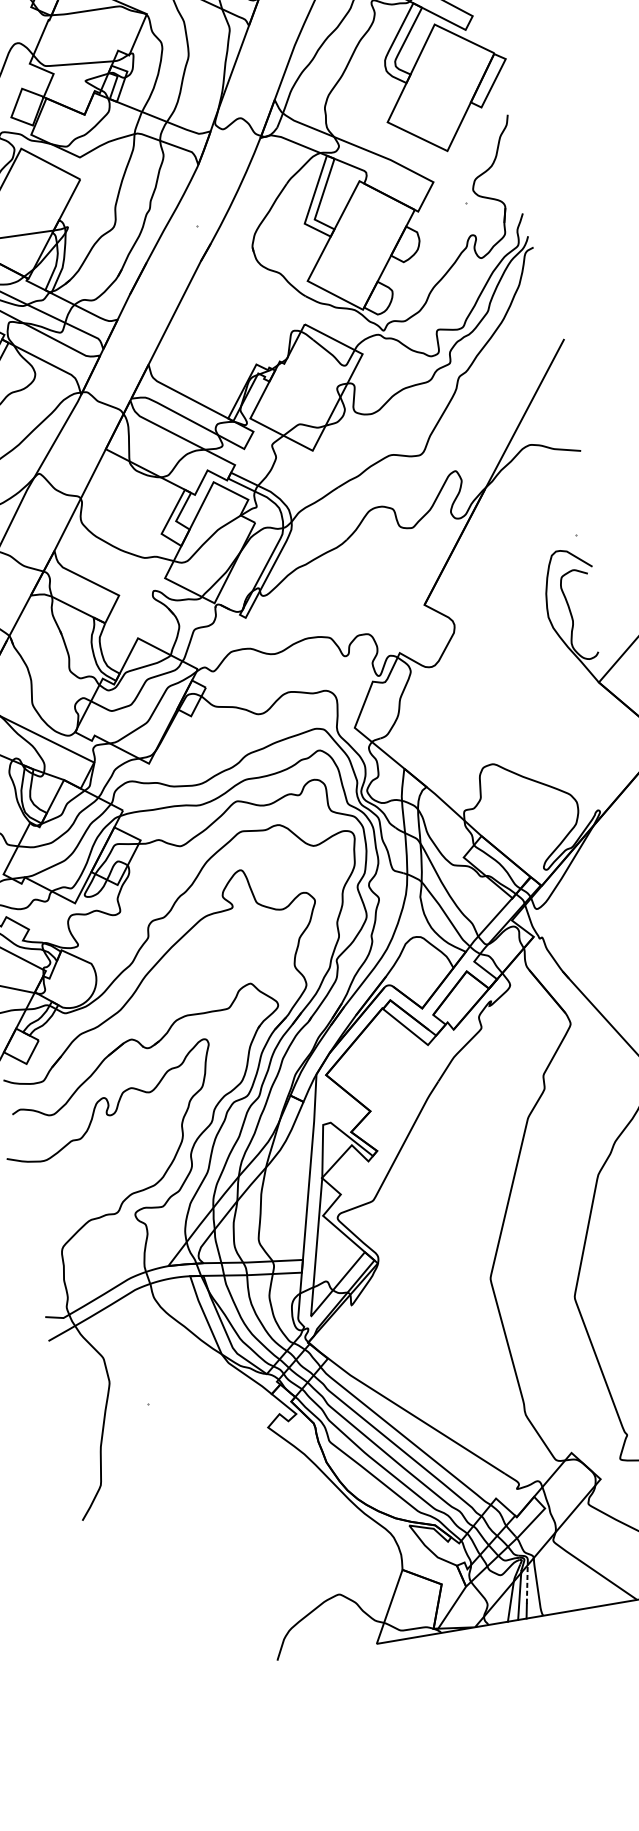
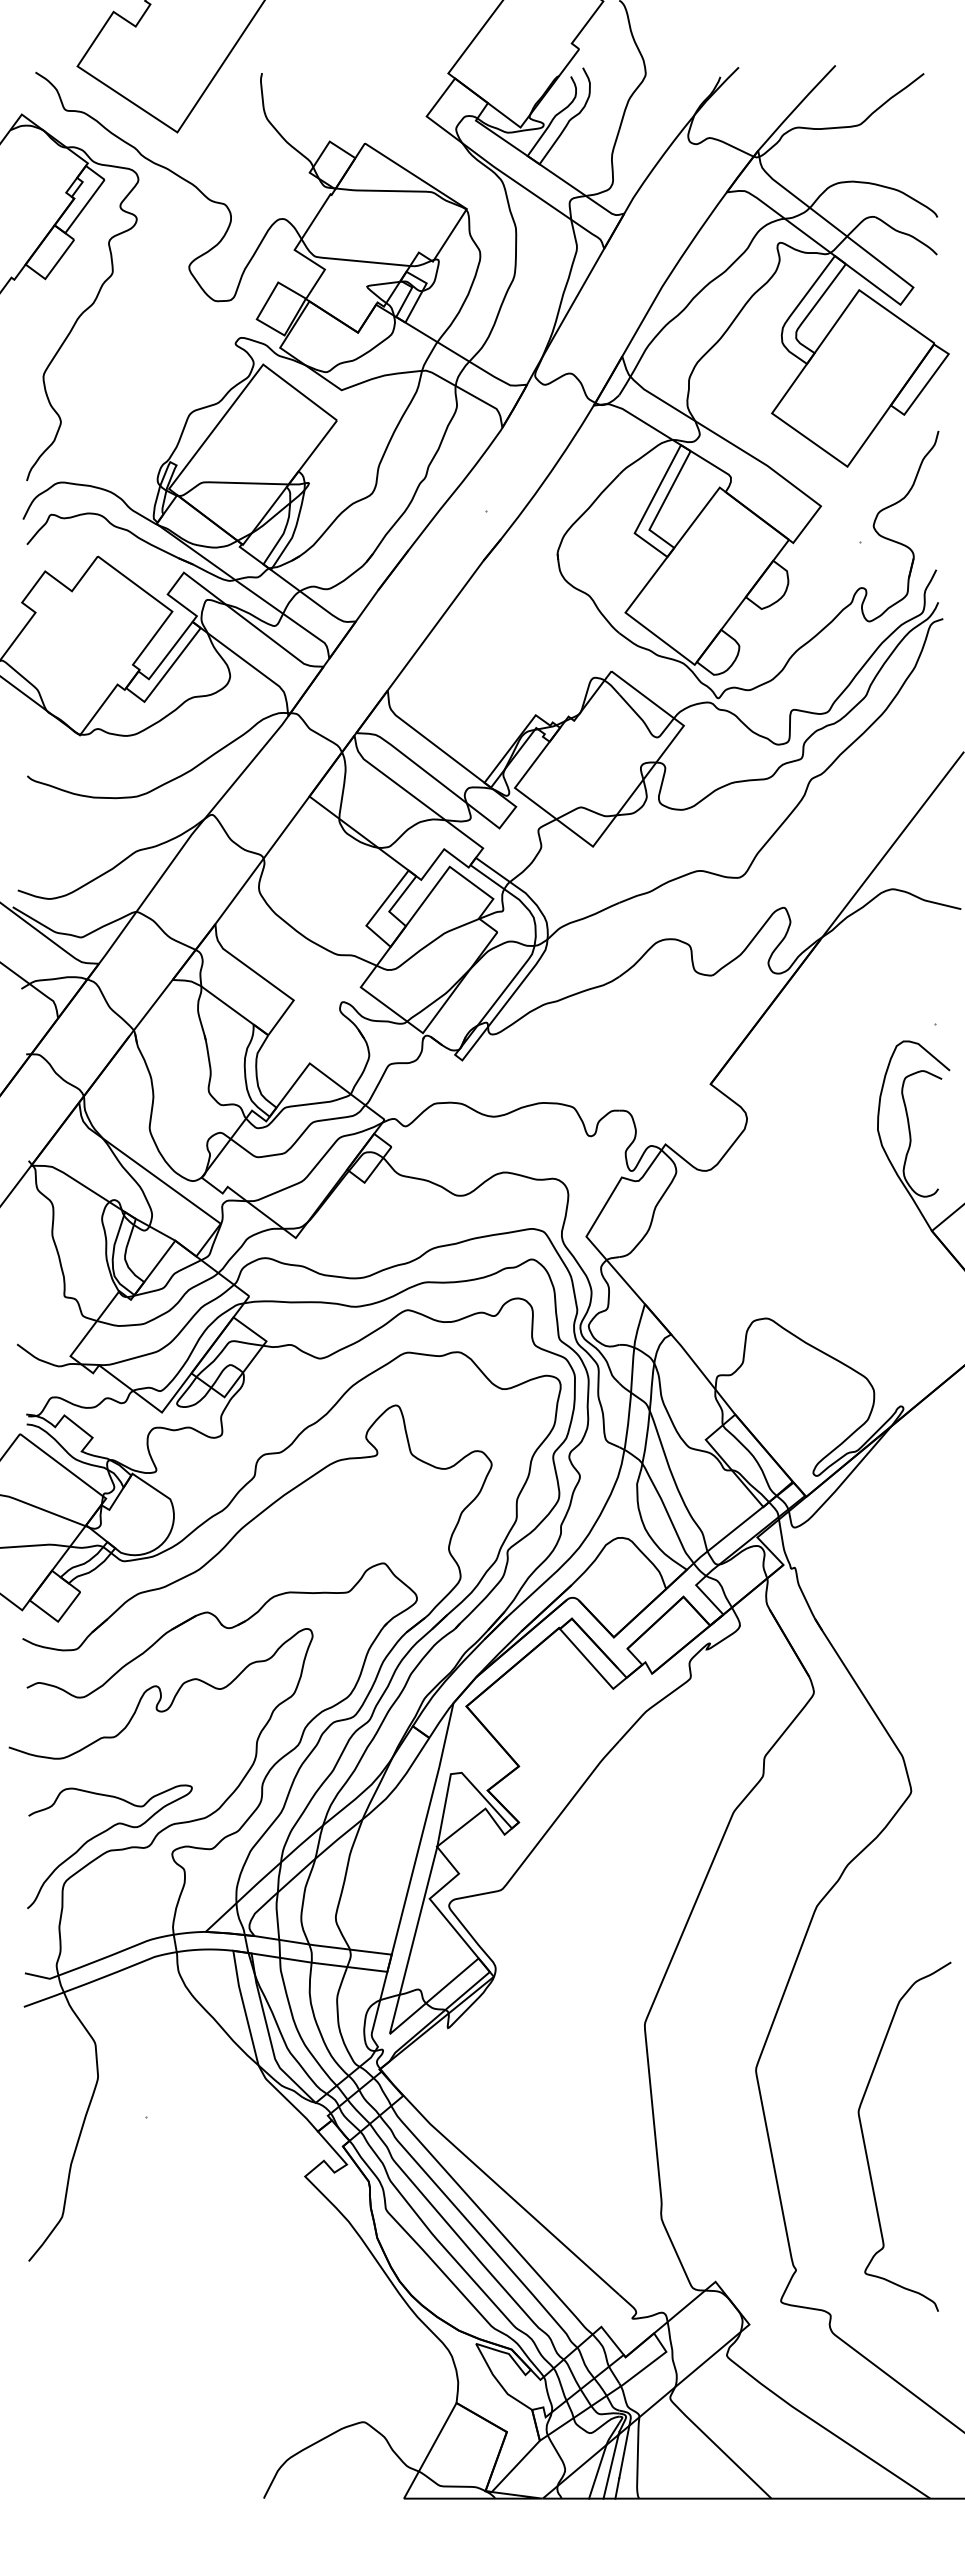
curve: (84, 1208) -> (103, 1833), added
line: (527, 1584) -> (624, 2452), dashed -> solid

